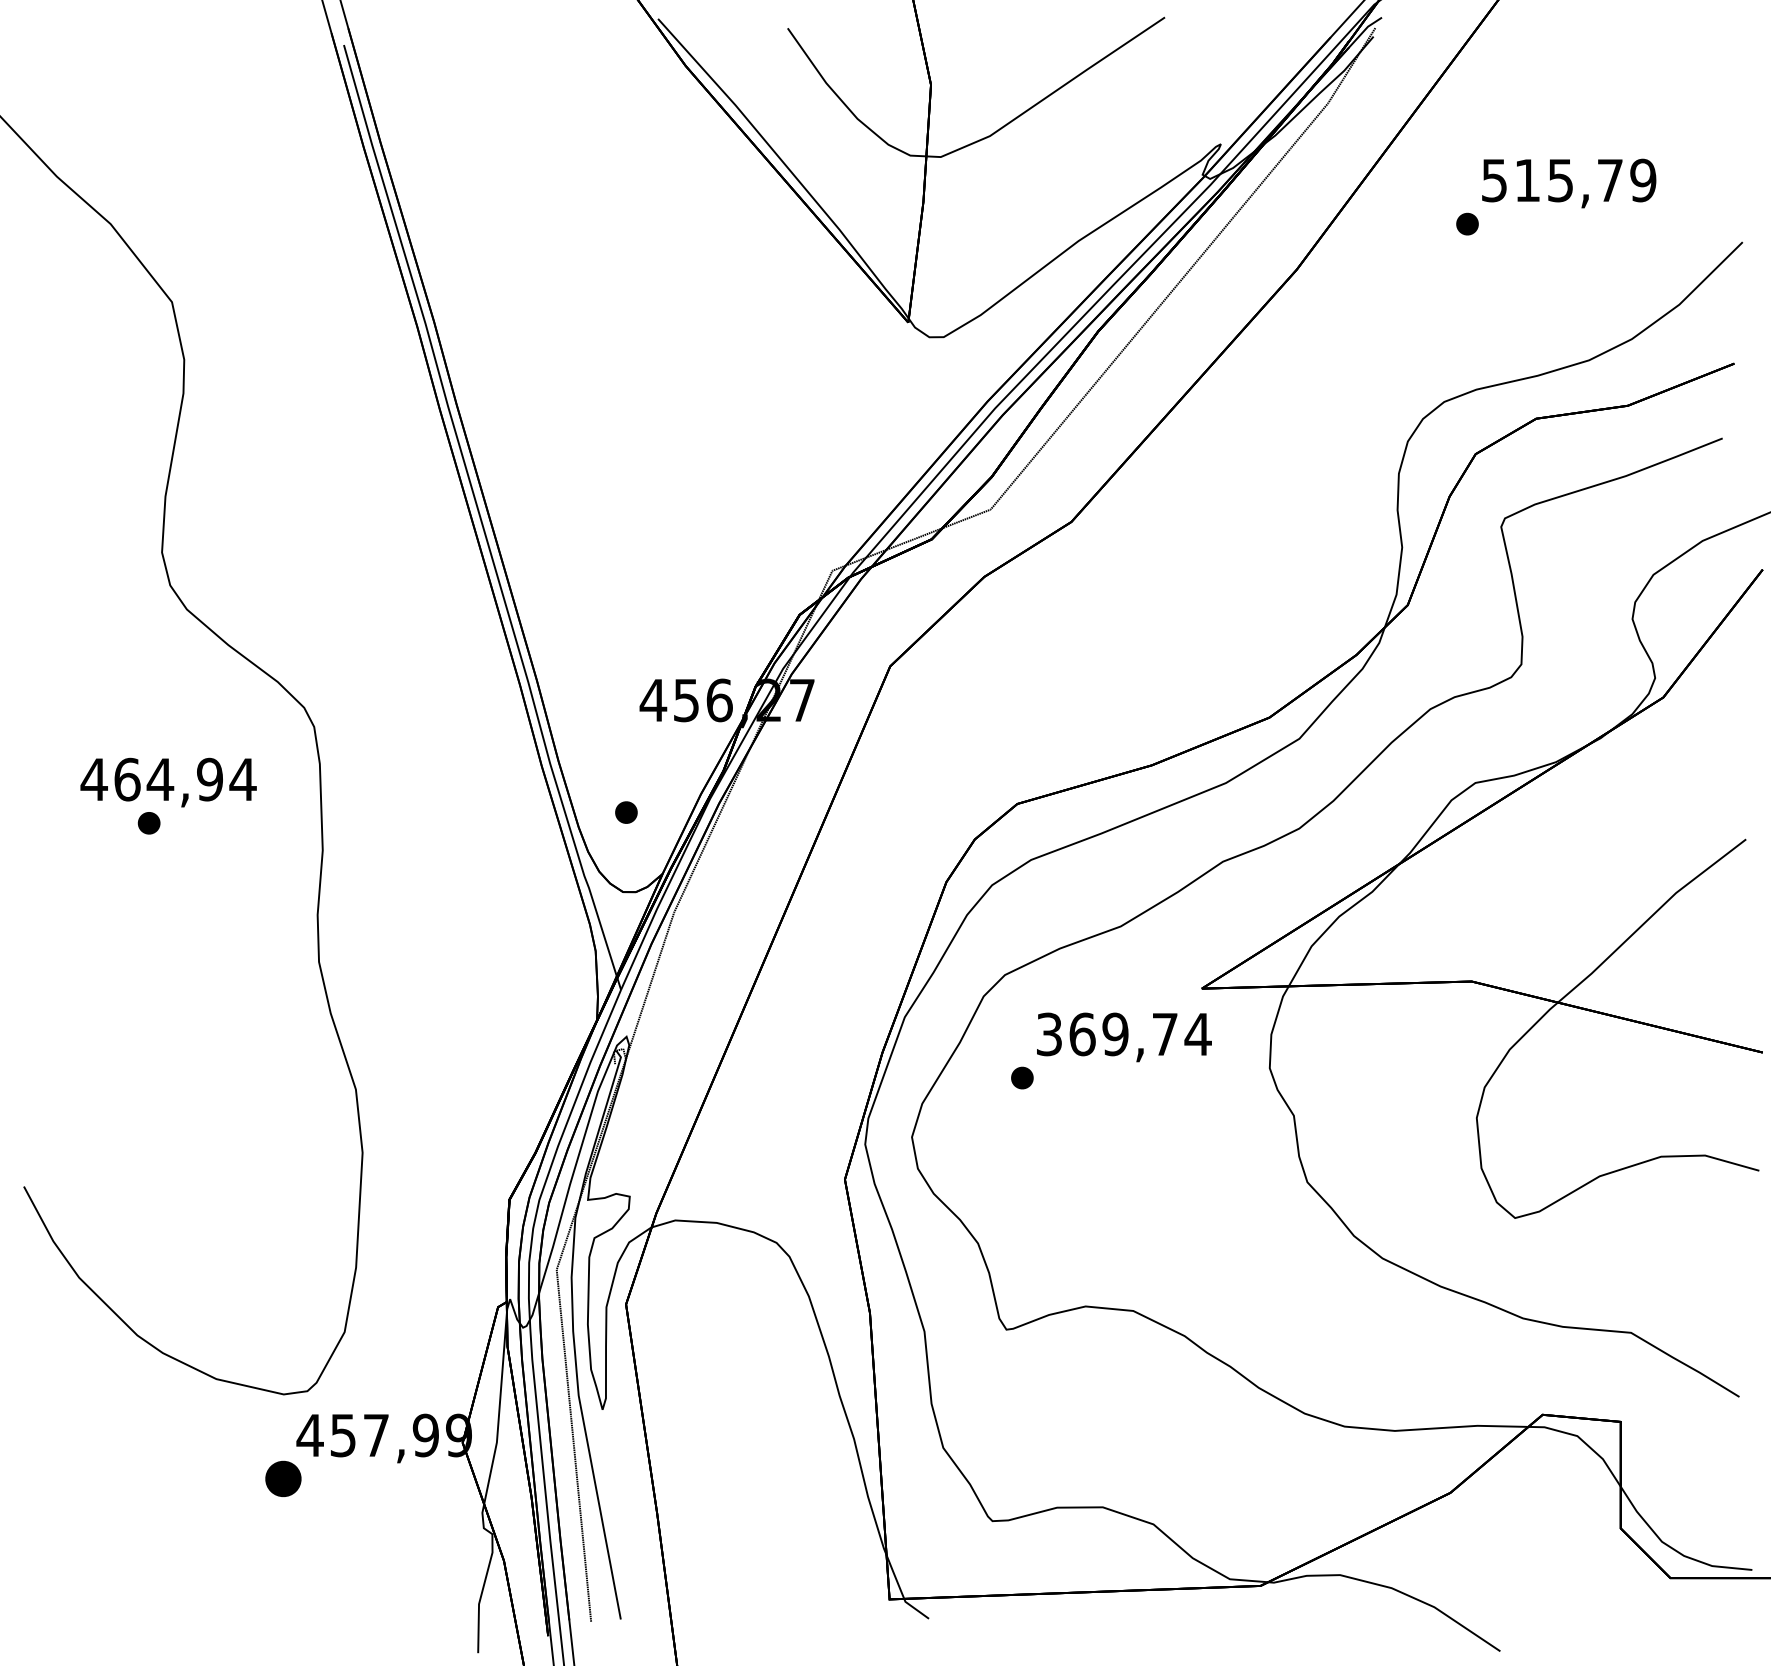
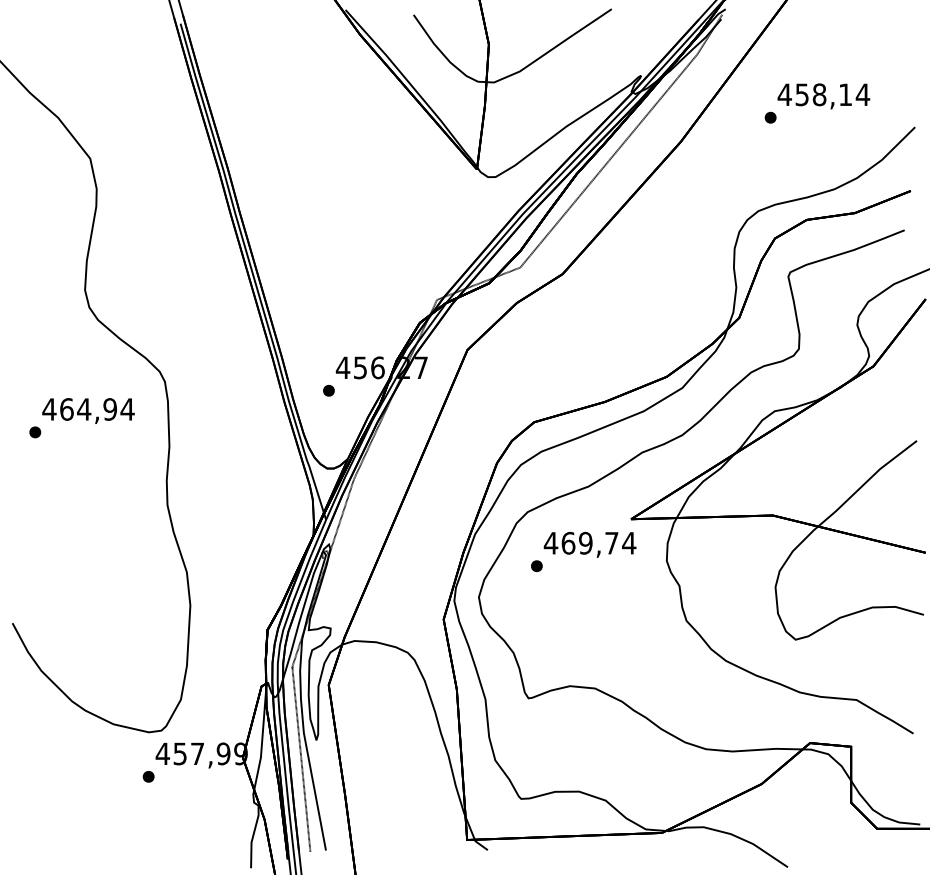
text: (1568, 179) -> (823, 94), 515,79 -> 458,14
part: (625, 812) -> (328, 390), moved
part: (149, 823) -> (35, 432), moved
text: (1048, 1032) -> (550, 542), 369,74 -> 469,74
part: (282, 1478) -> (148, 776), size x0.62

